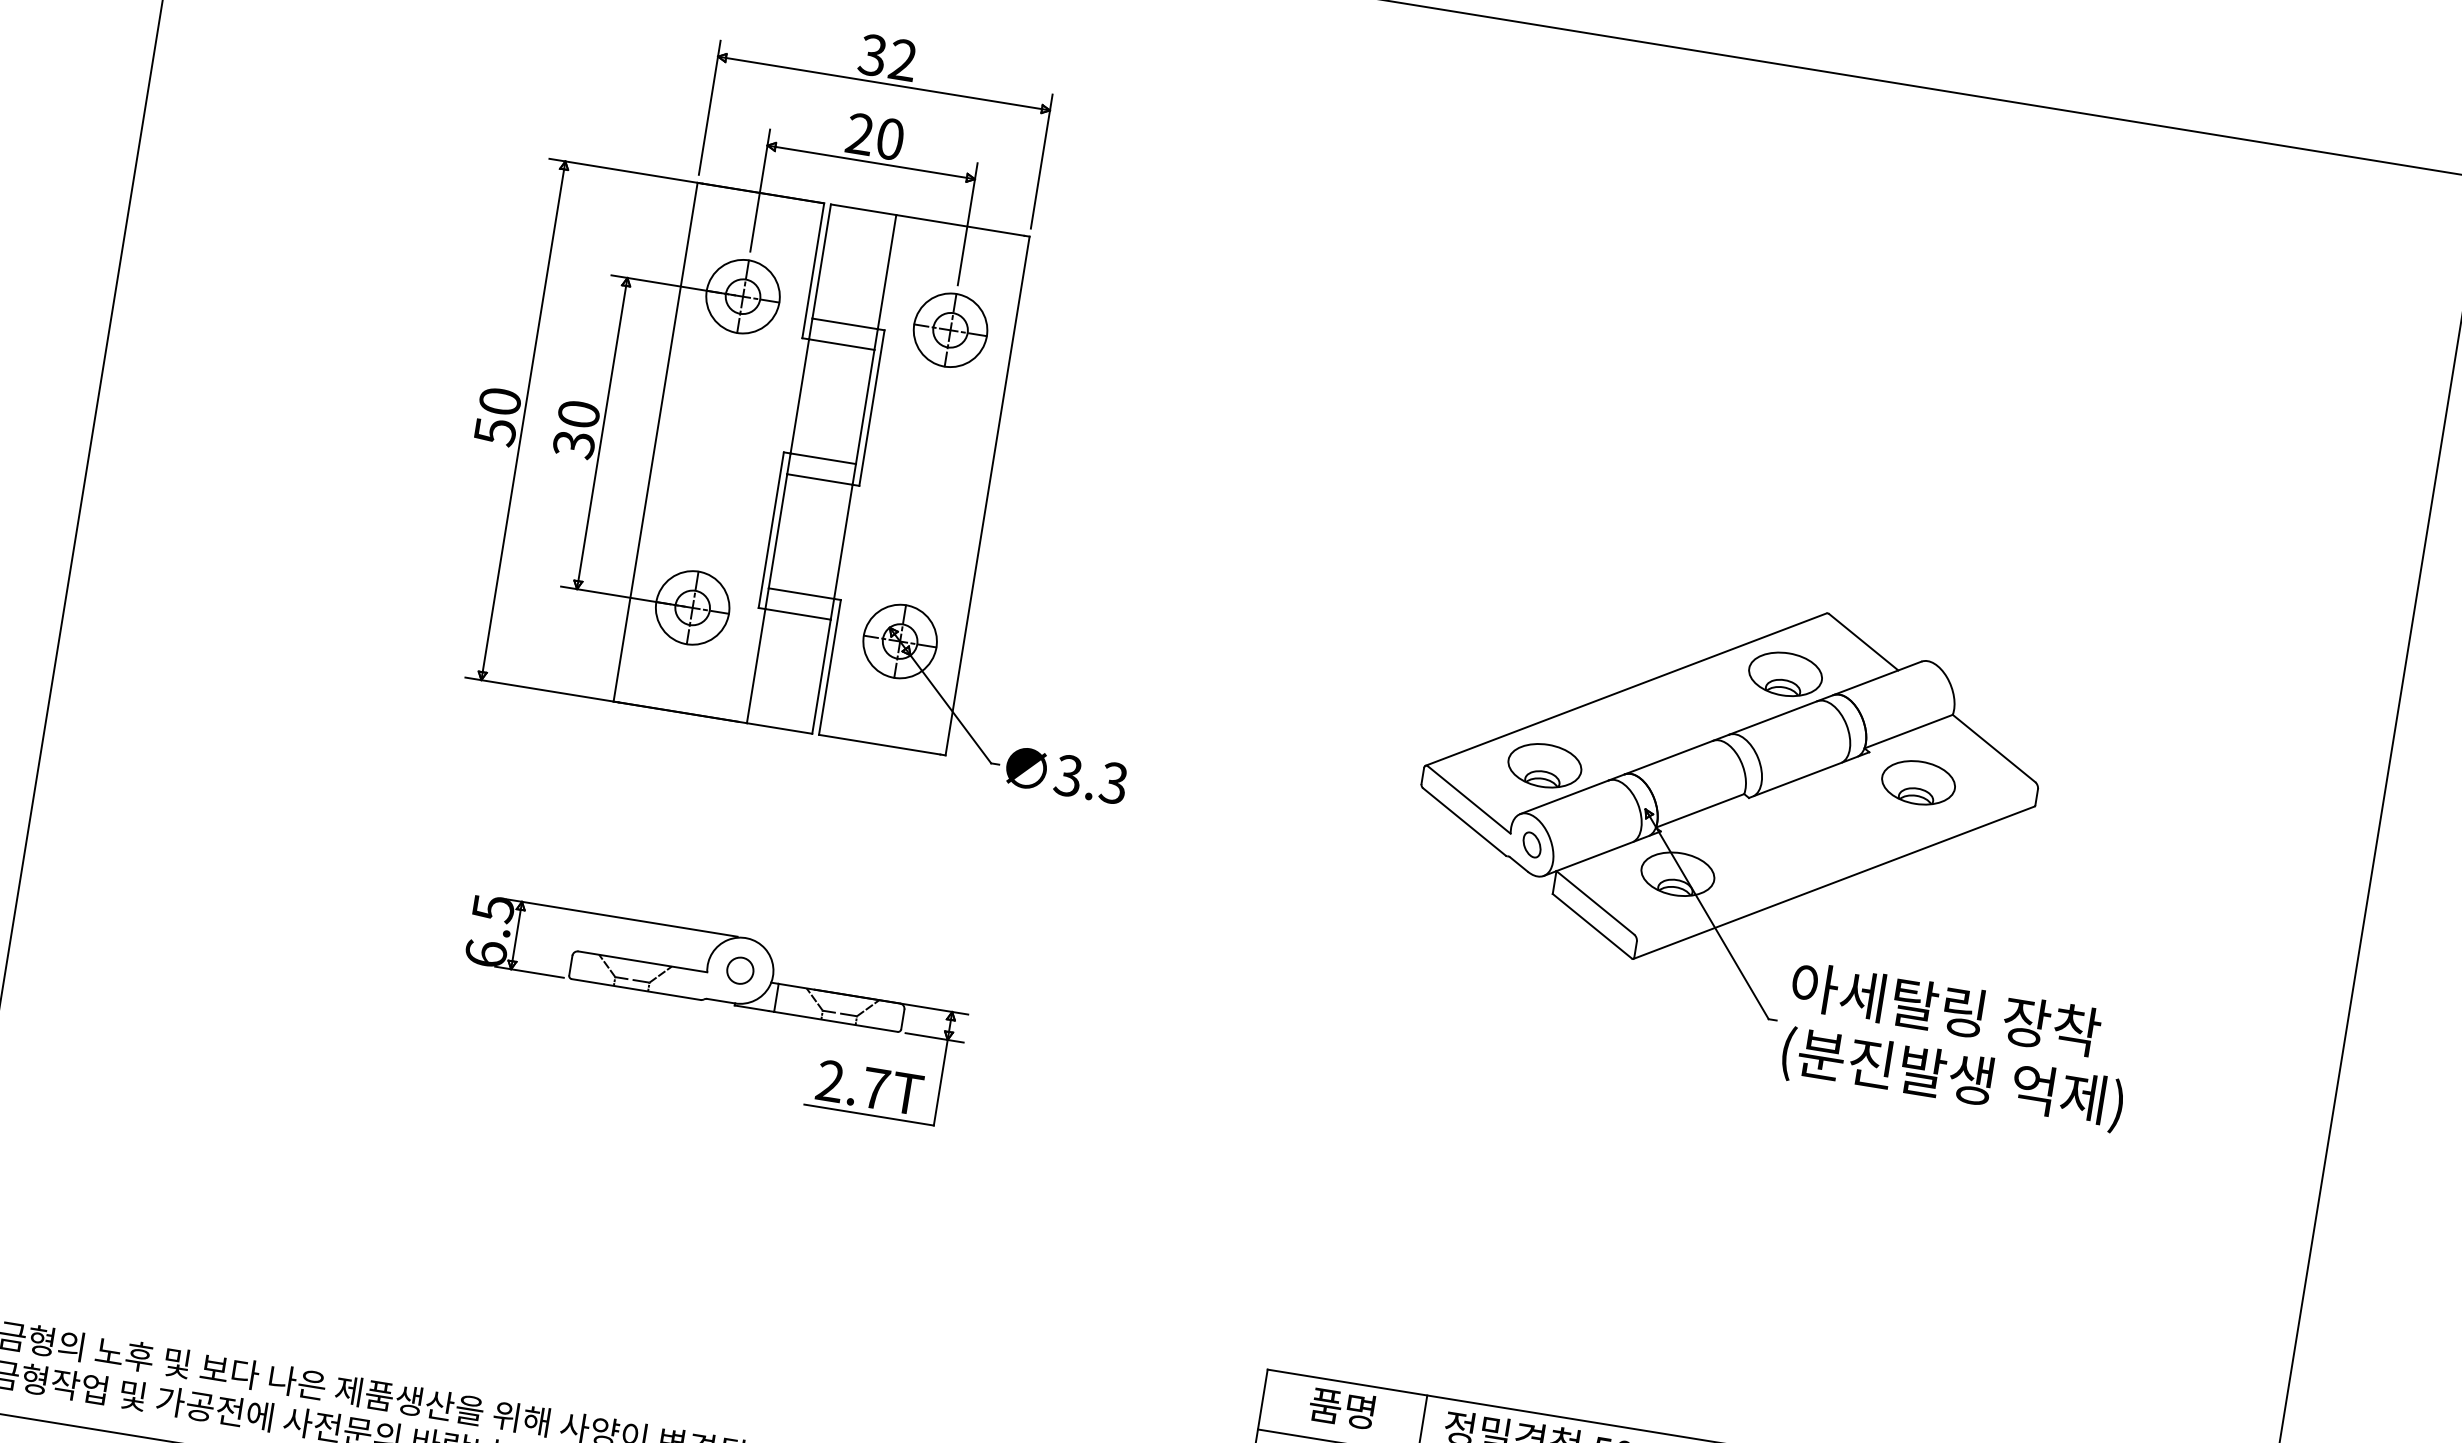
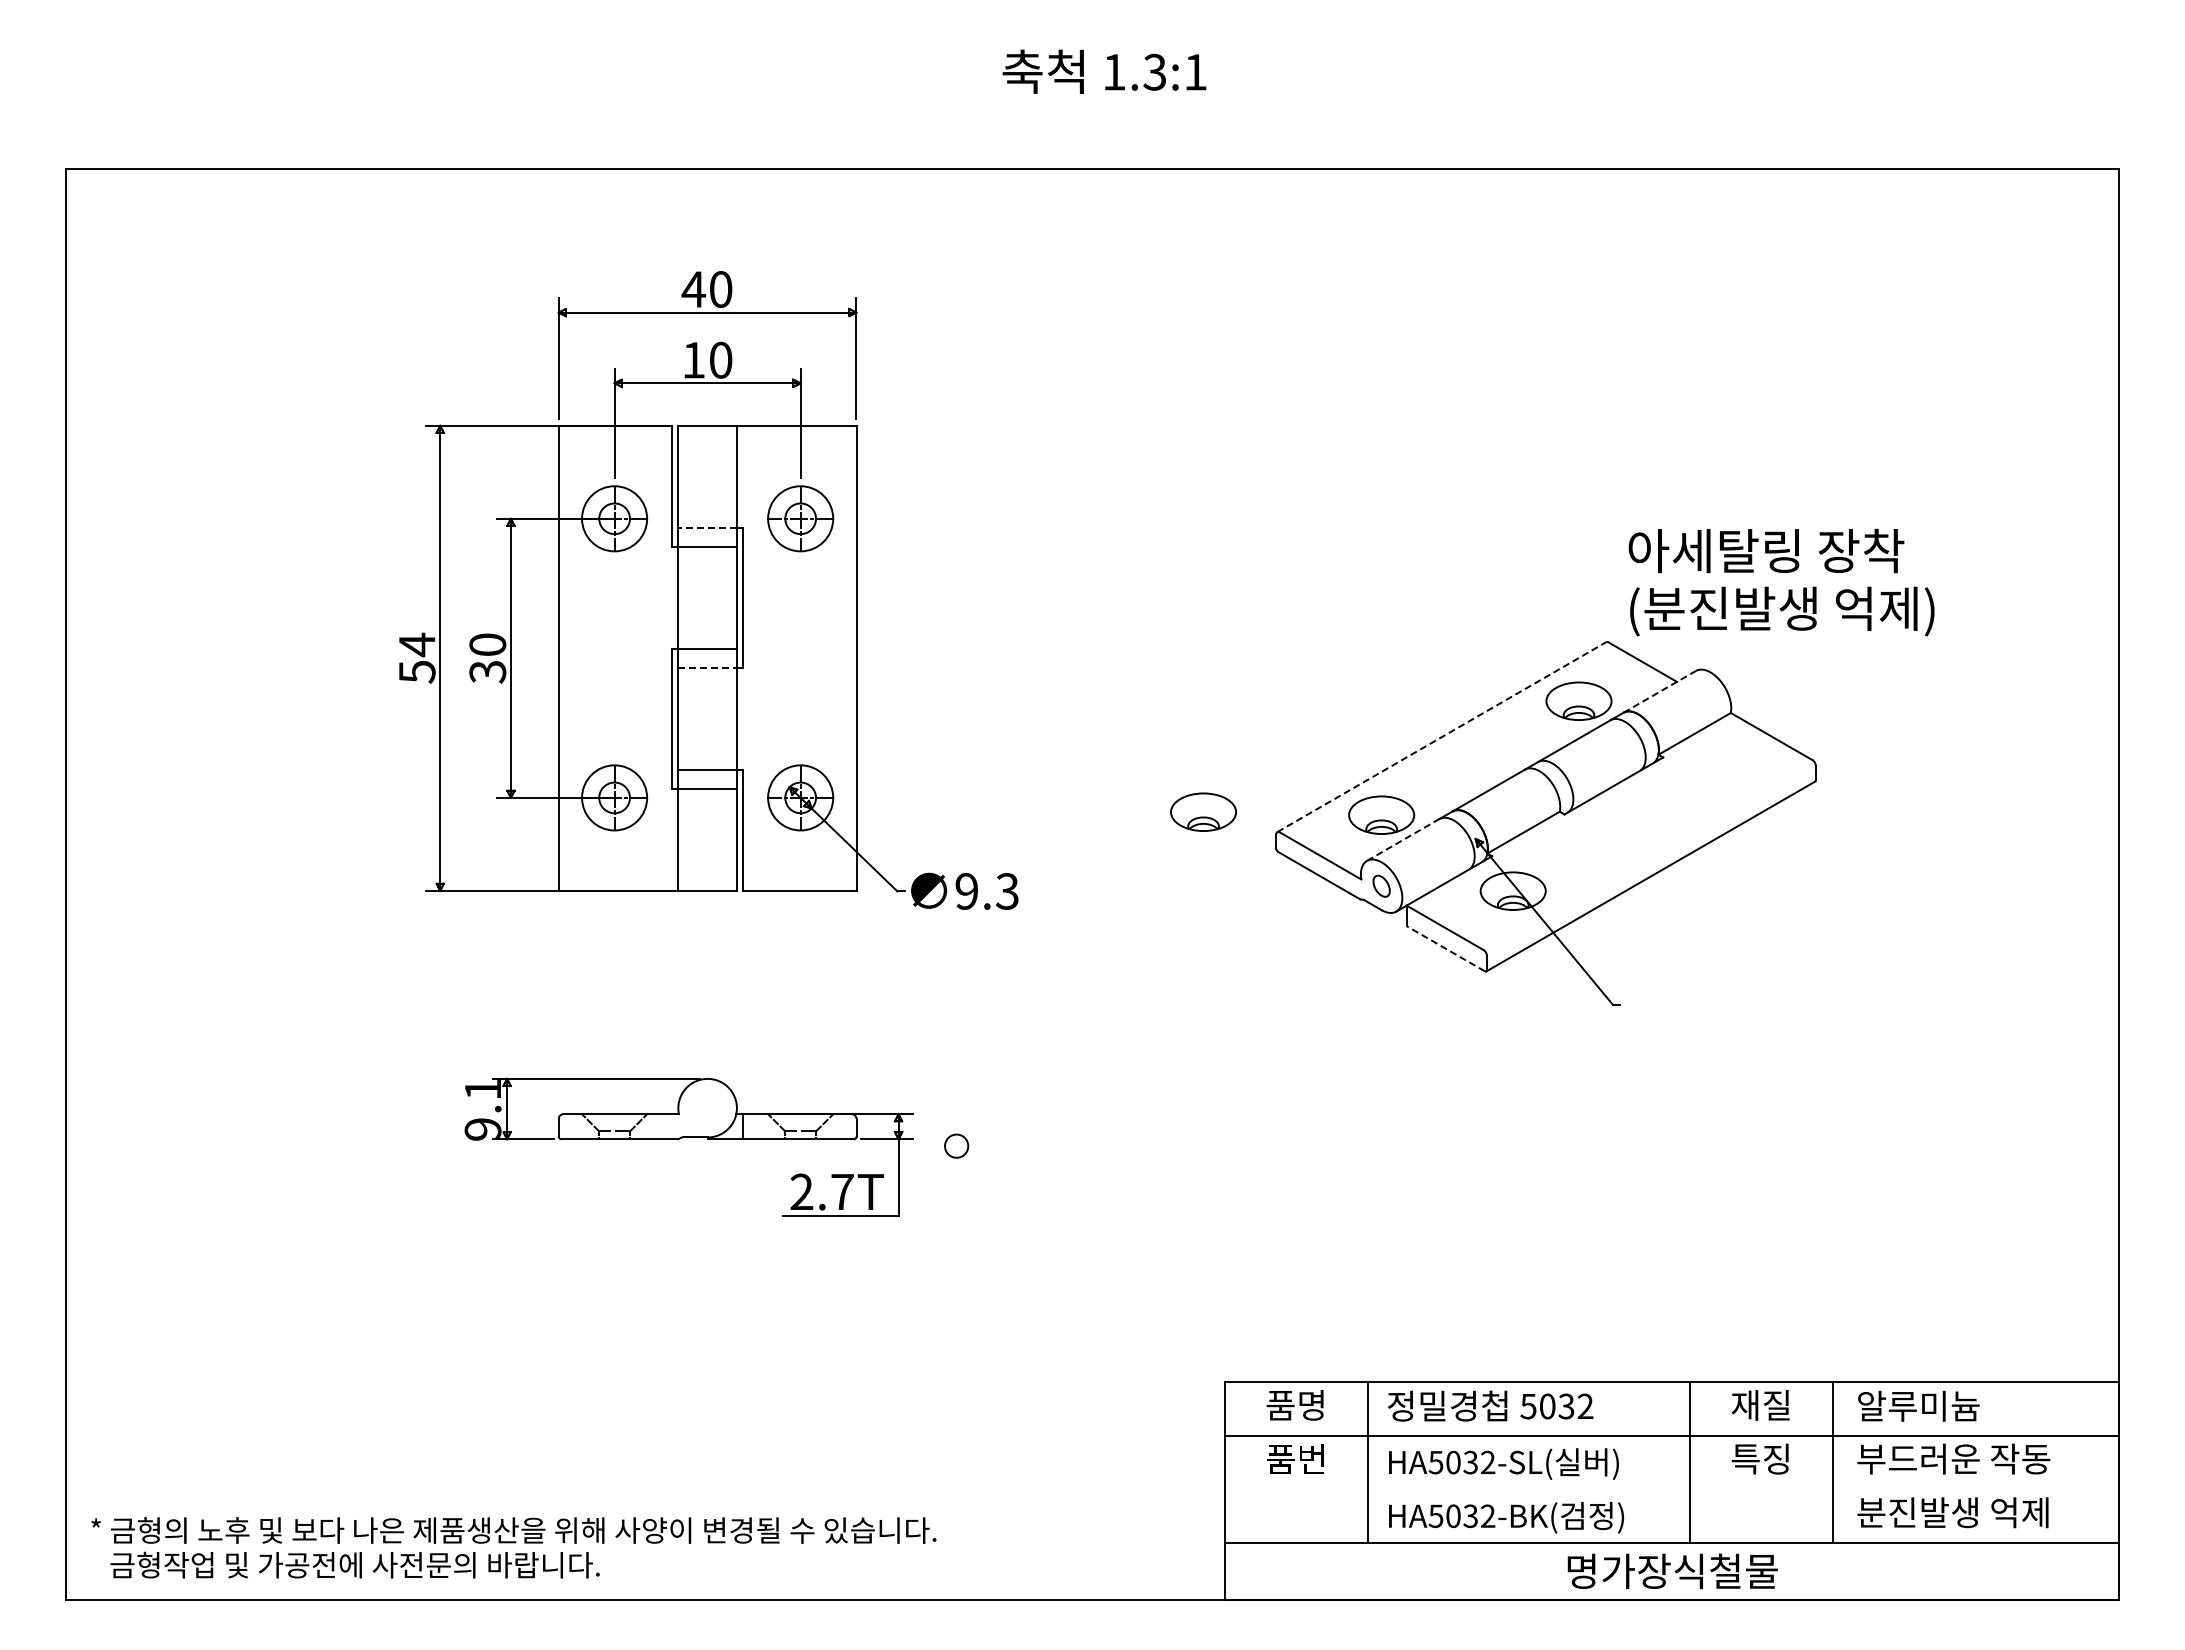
text: (886, 57) -> (706, 289), 32 -> 40
text: (859, 133) -> (693, 359), 20 -> 10
line: (844, 324) -> (707, 528), solid -> dashed
text: (499, 401) -> (416, 644), 50 -> 54
line: (820, 479) -> (708, 667), solid -> dashed
line: (1877, 678) -> (1659, 691), solid -> dashed
line: (1625, 689) -> (1441, 737), solid -> dashed
text: (1068, 775) -> (966, 891), 3.3 -> 9.3
part: (1918, 782) -> (1203, 811), moved
line: (1564, 796) -> (1403, 839), solid -> dashed
line: (1592, 925) -> (1445, 948), solid -> dashed
text: (489, 930) -> (482, 1108), 6.5 -> 9.1
circle: (740, 969) -> (956, 1145), moved
text: (1956, 1046) -> (1781, 582), moved

